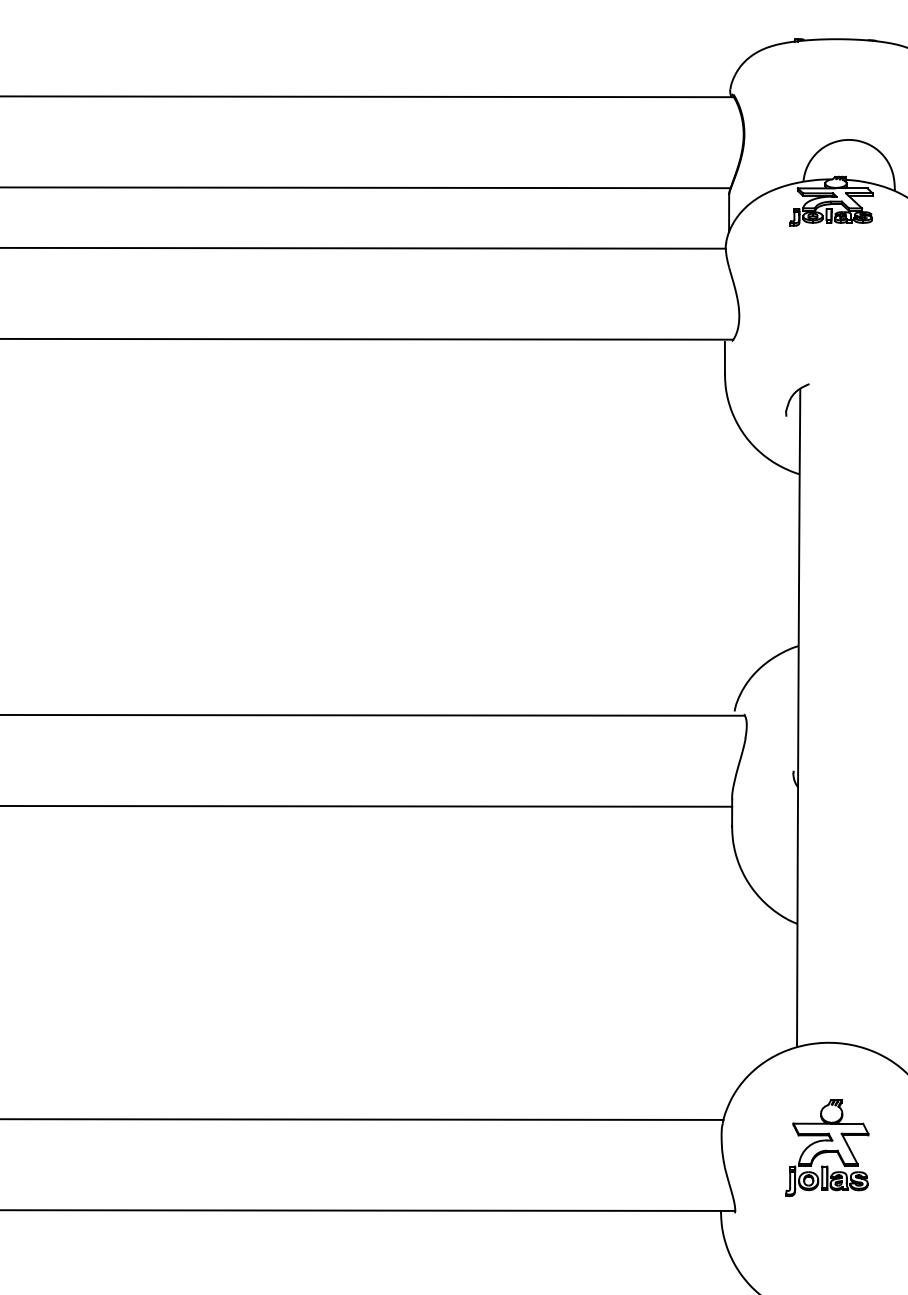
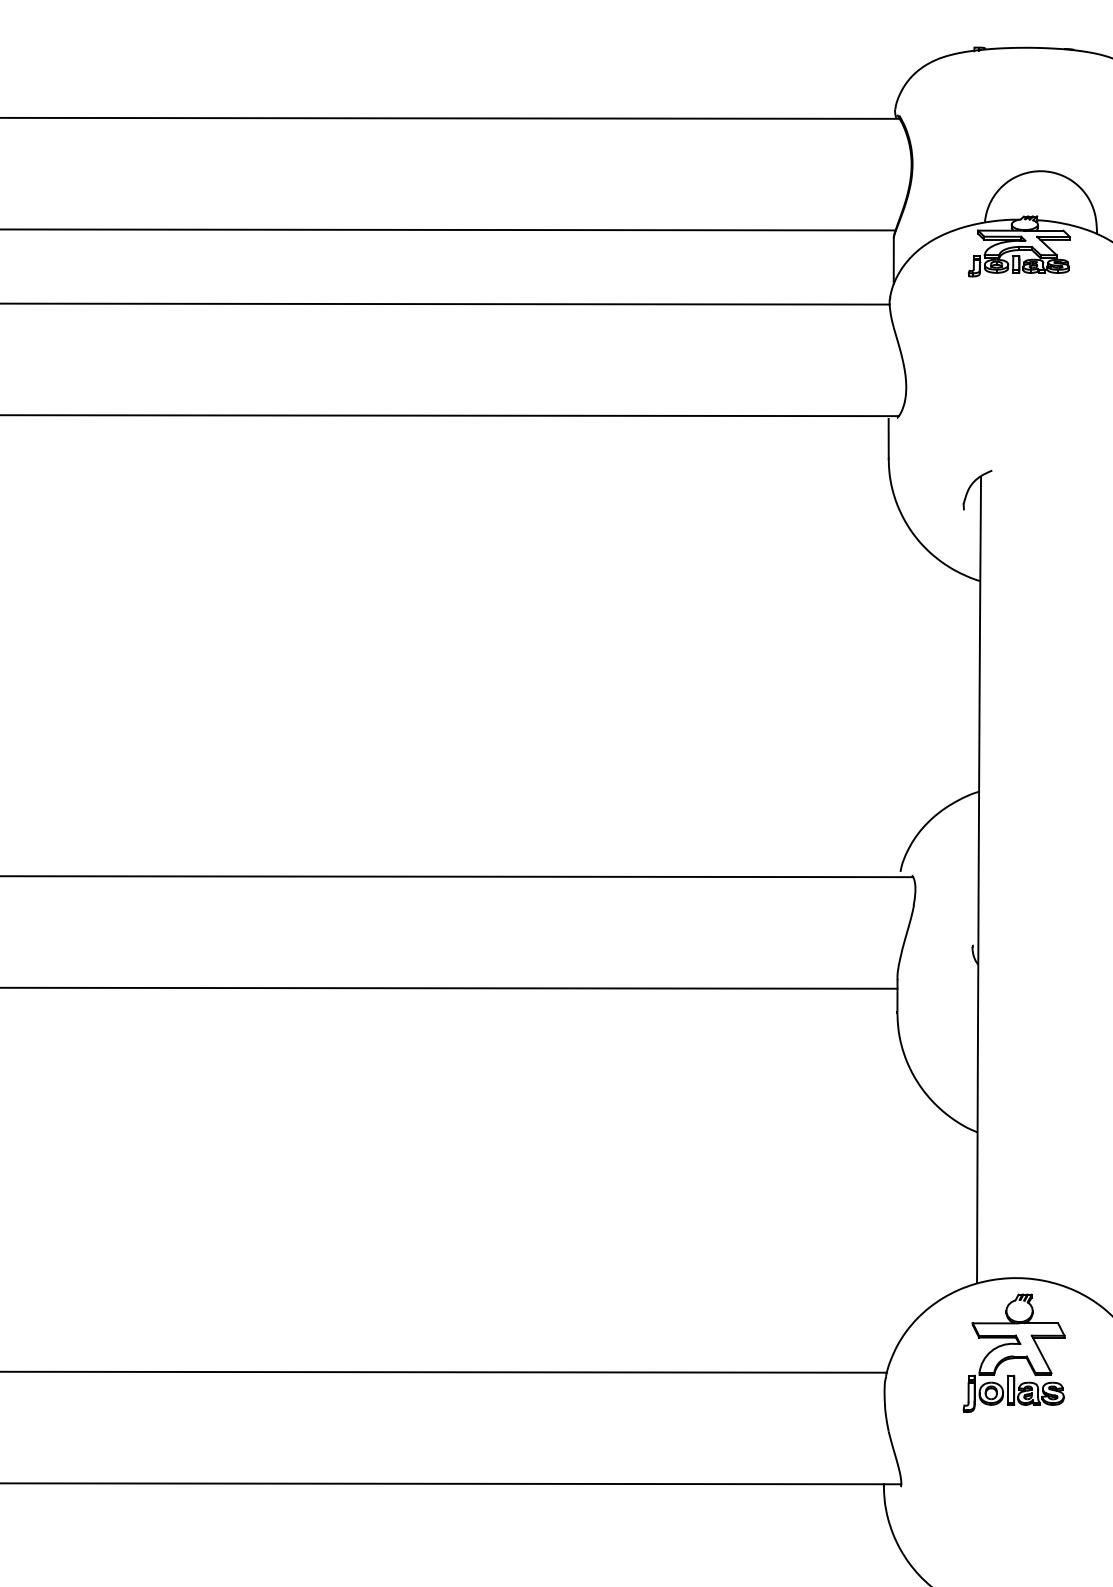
part: (826, 1148) -> (1013, 1353), moved

